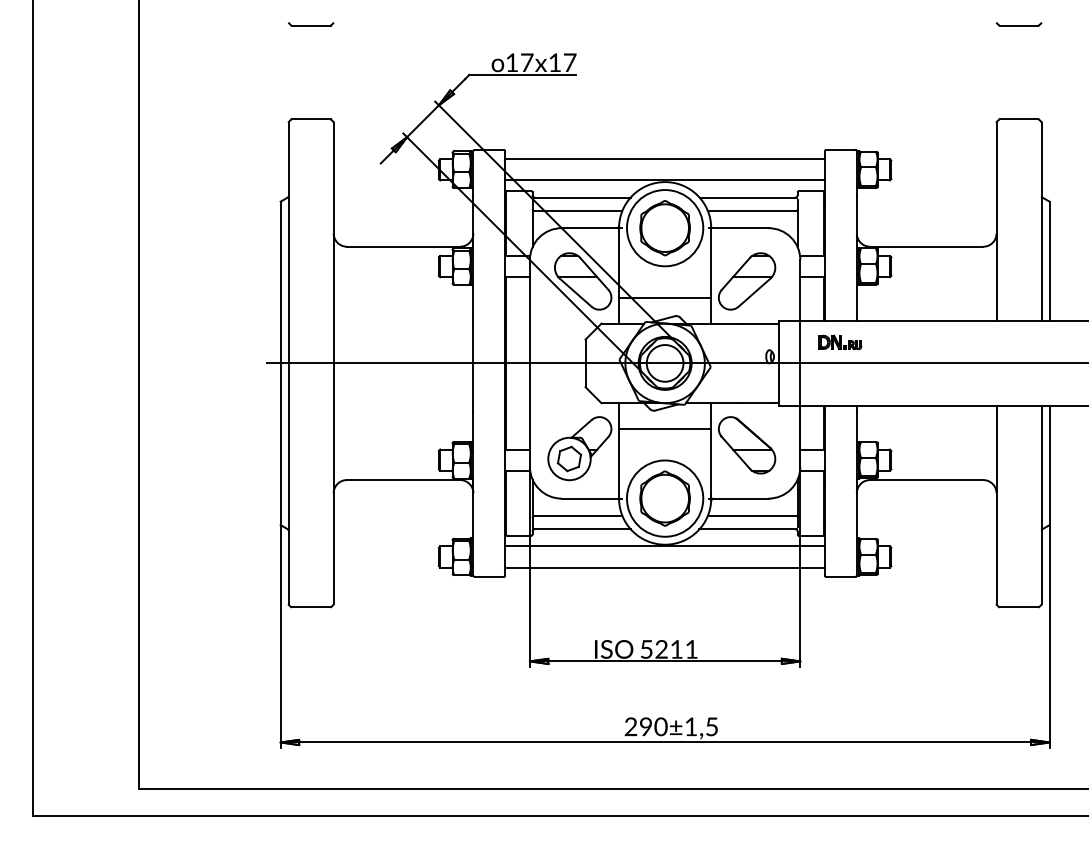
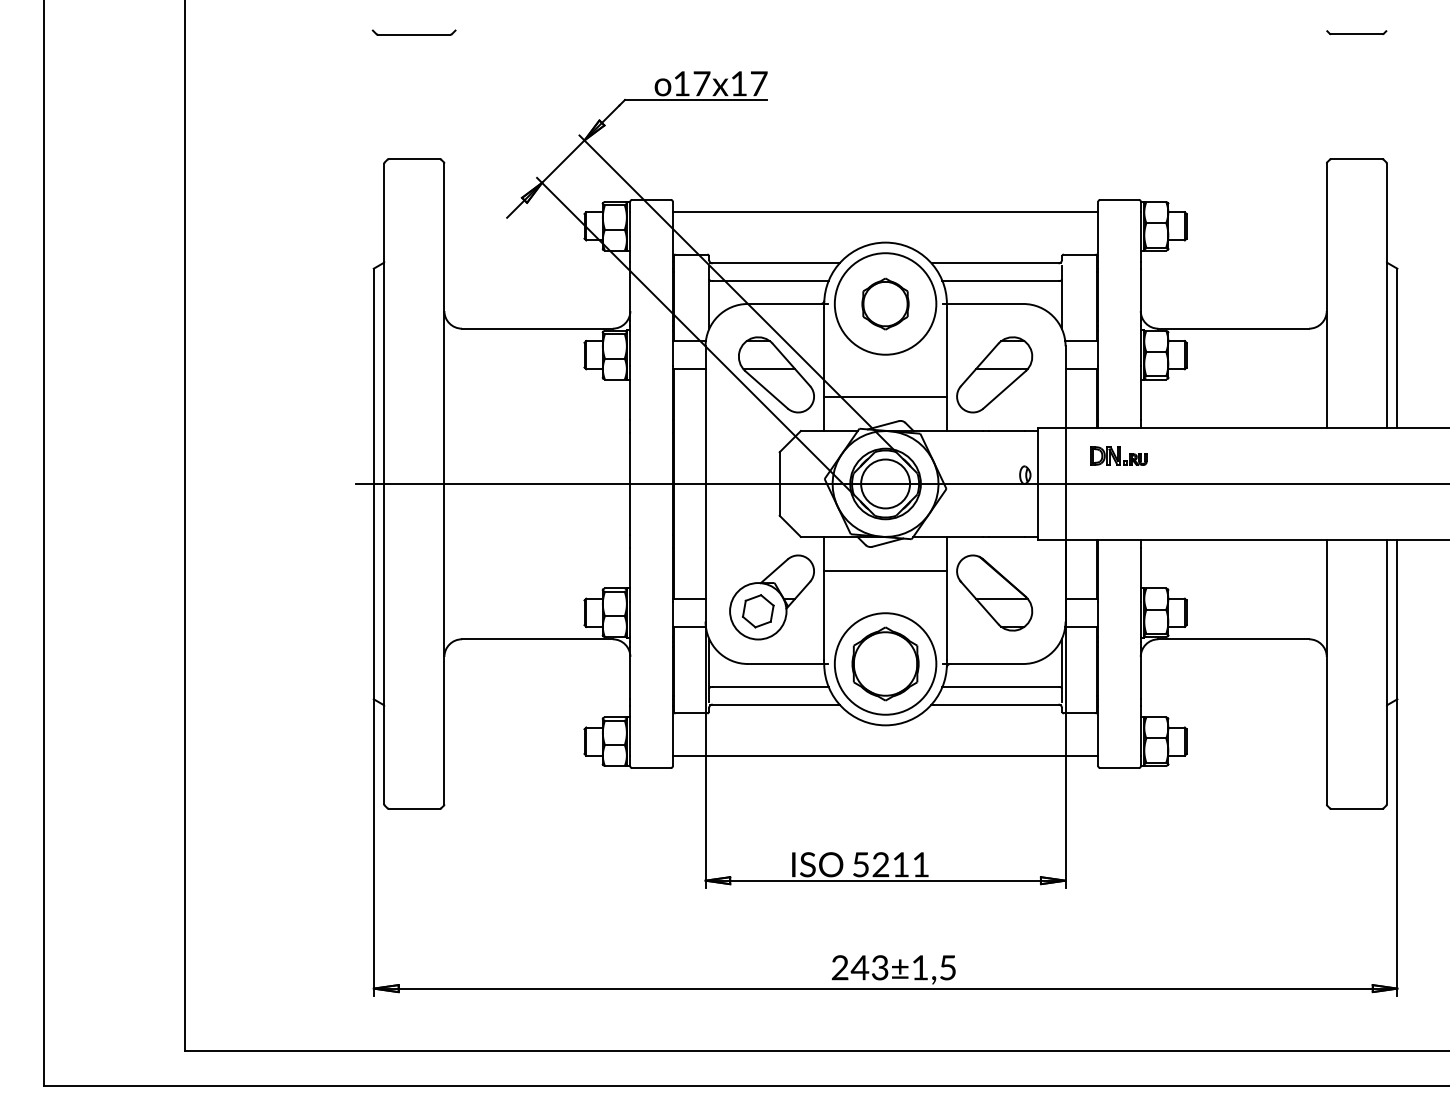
part: (311, 24) -> (414, 32), size x1.4
line: (665, 180) -> (886, 240), removed
part: (664, 228) -> (884, 304), size x0.7
line: (665, 546) -> (886, 727), removed
text: (653, 726) -> (870, 967), 290±1,5 -> 243±1,5

